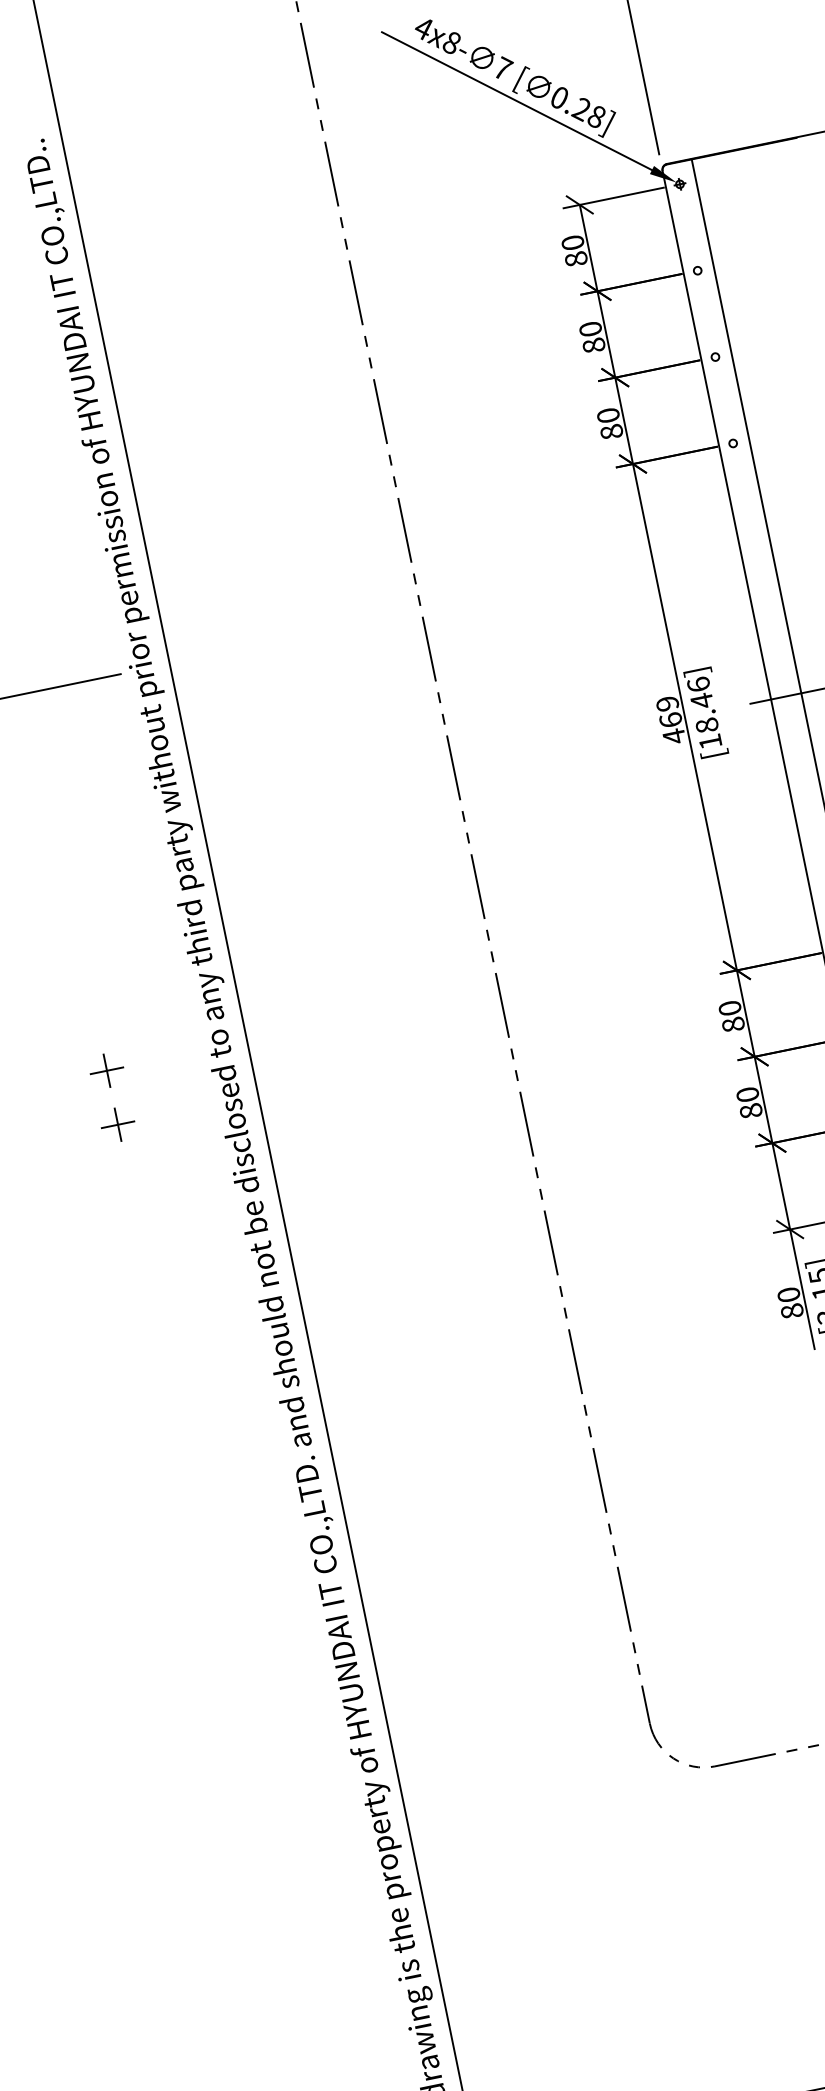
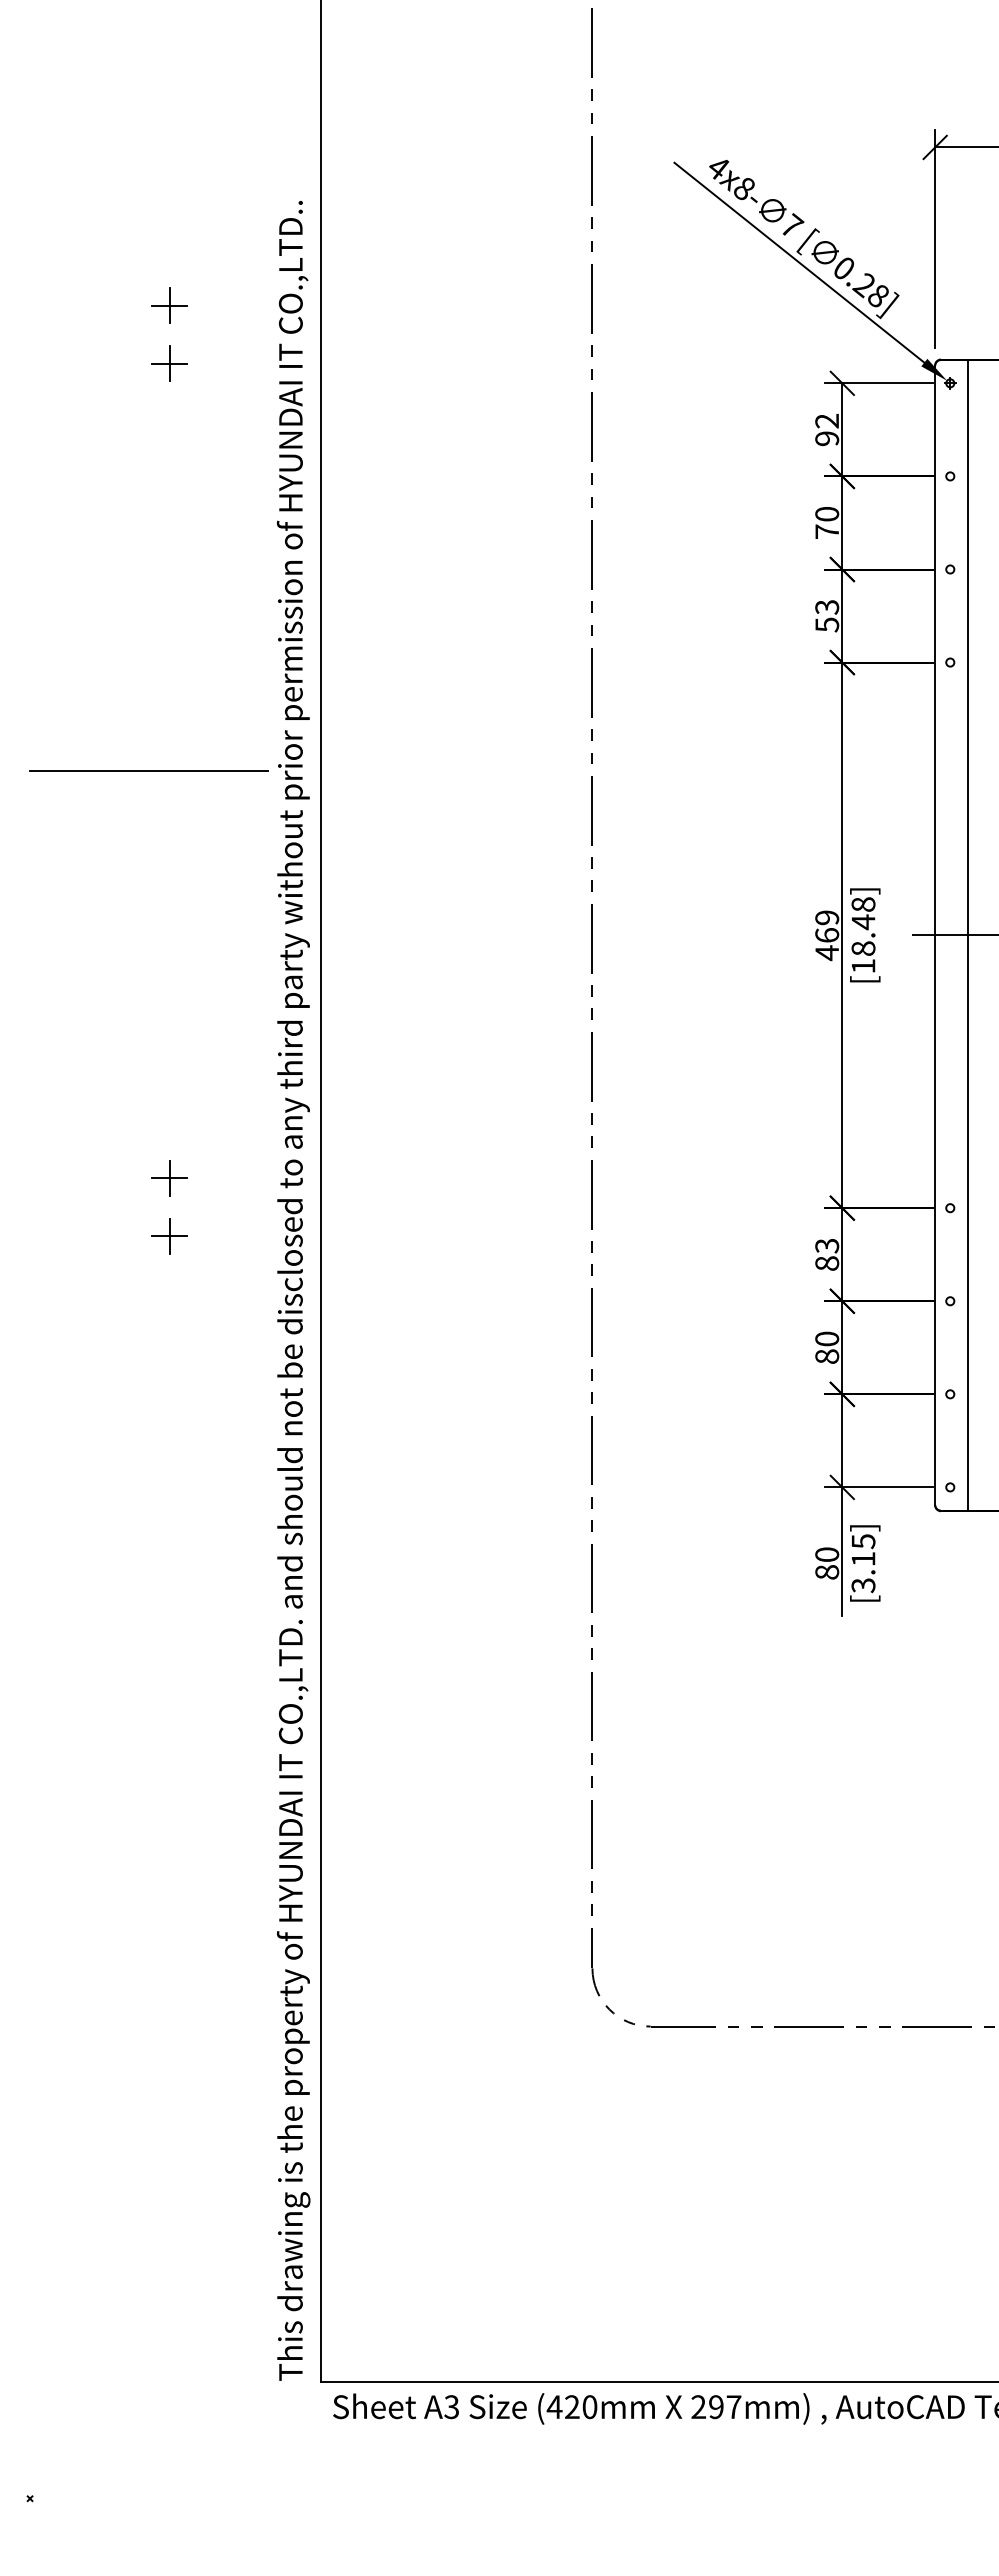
text: (574, 250) -> (827, 429), 80 -> 92
text: (594, 345) -> (827, 531), 80 -> 70
text: (610, 424) -> (827, 616), 80 -> 53
text: (698, 684) -> (863, 904), [18.46] -> [18.48]
text: (730, 1007) -> (827, 1245), 80 -> 83

